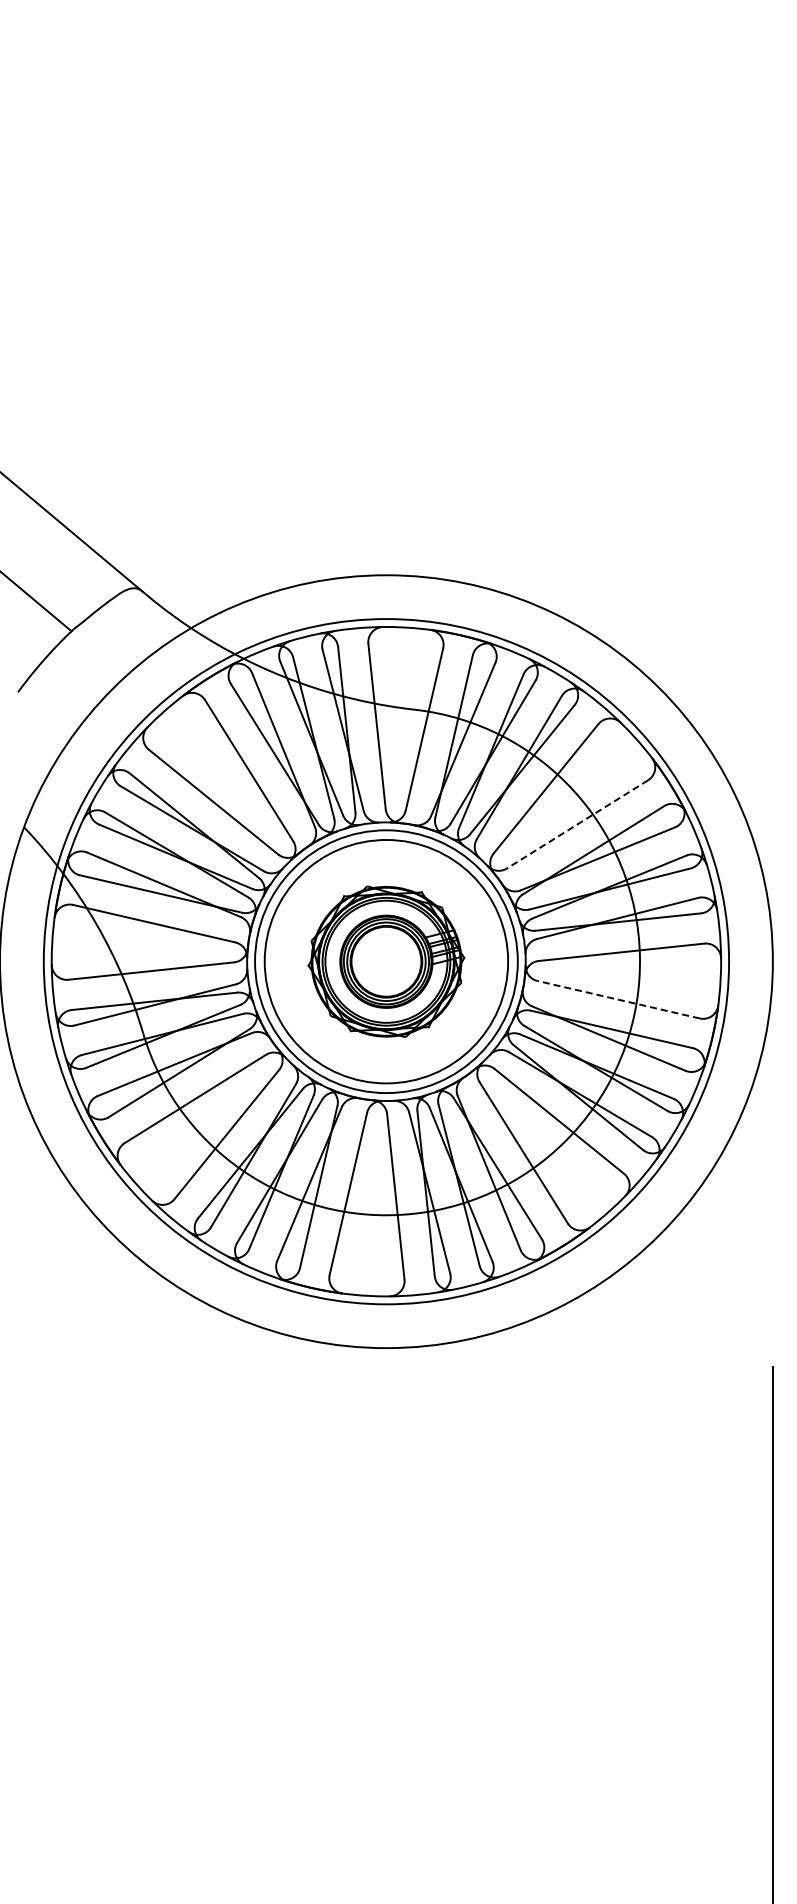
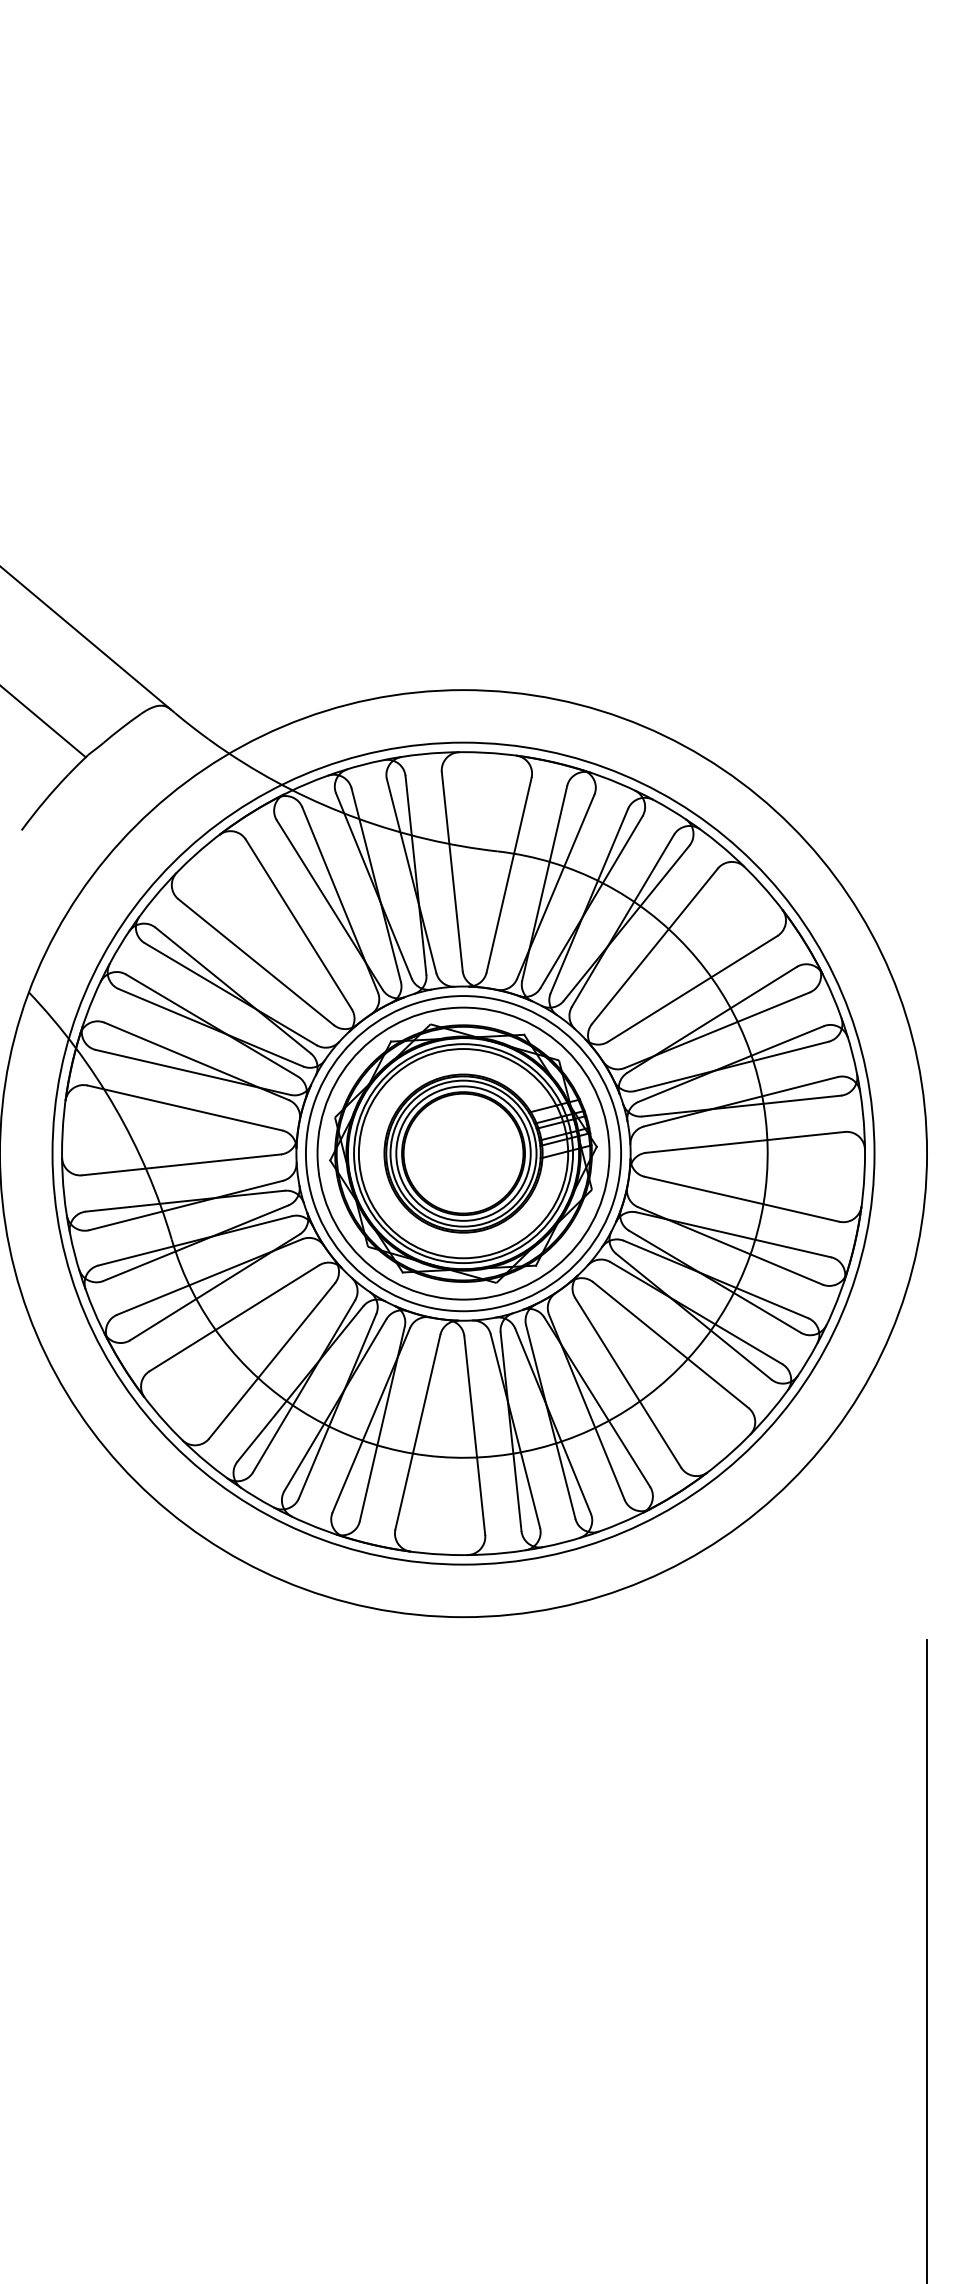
line: (577, 824) -> (692, 989), dashed -> solid
part: (386, 961) -> (463, 1153), size x1.43
line: (618, 999) -> (741, 1198), dashed -> solid

